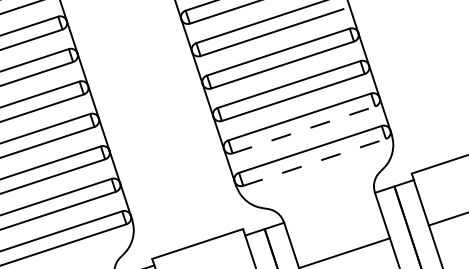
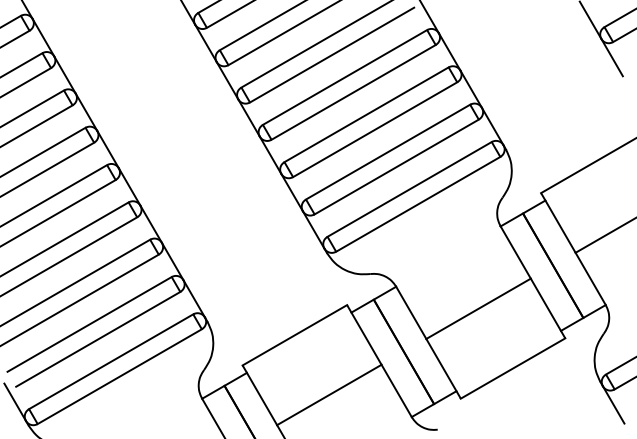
line: (303, 130) -> (396, 167), dashed -> solid
line: (314, 162) -> (418, 204), dashed -> solid

